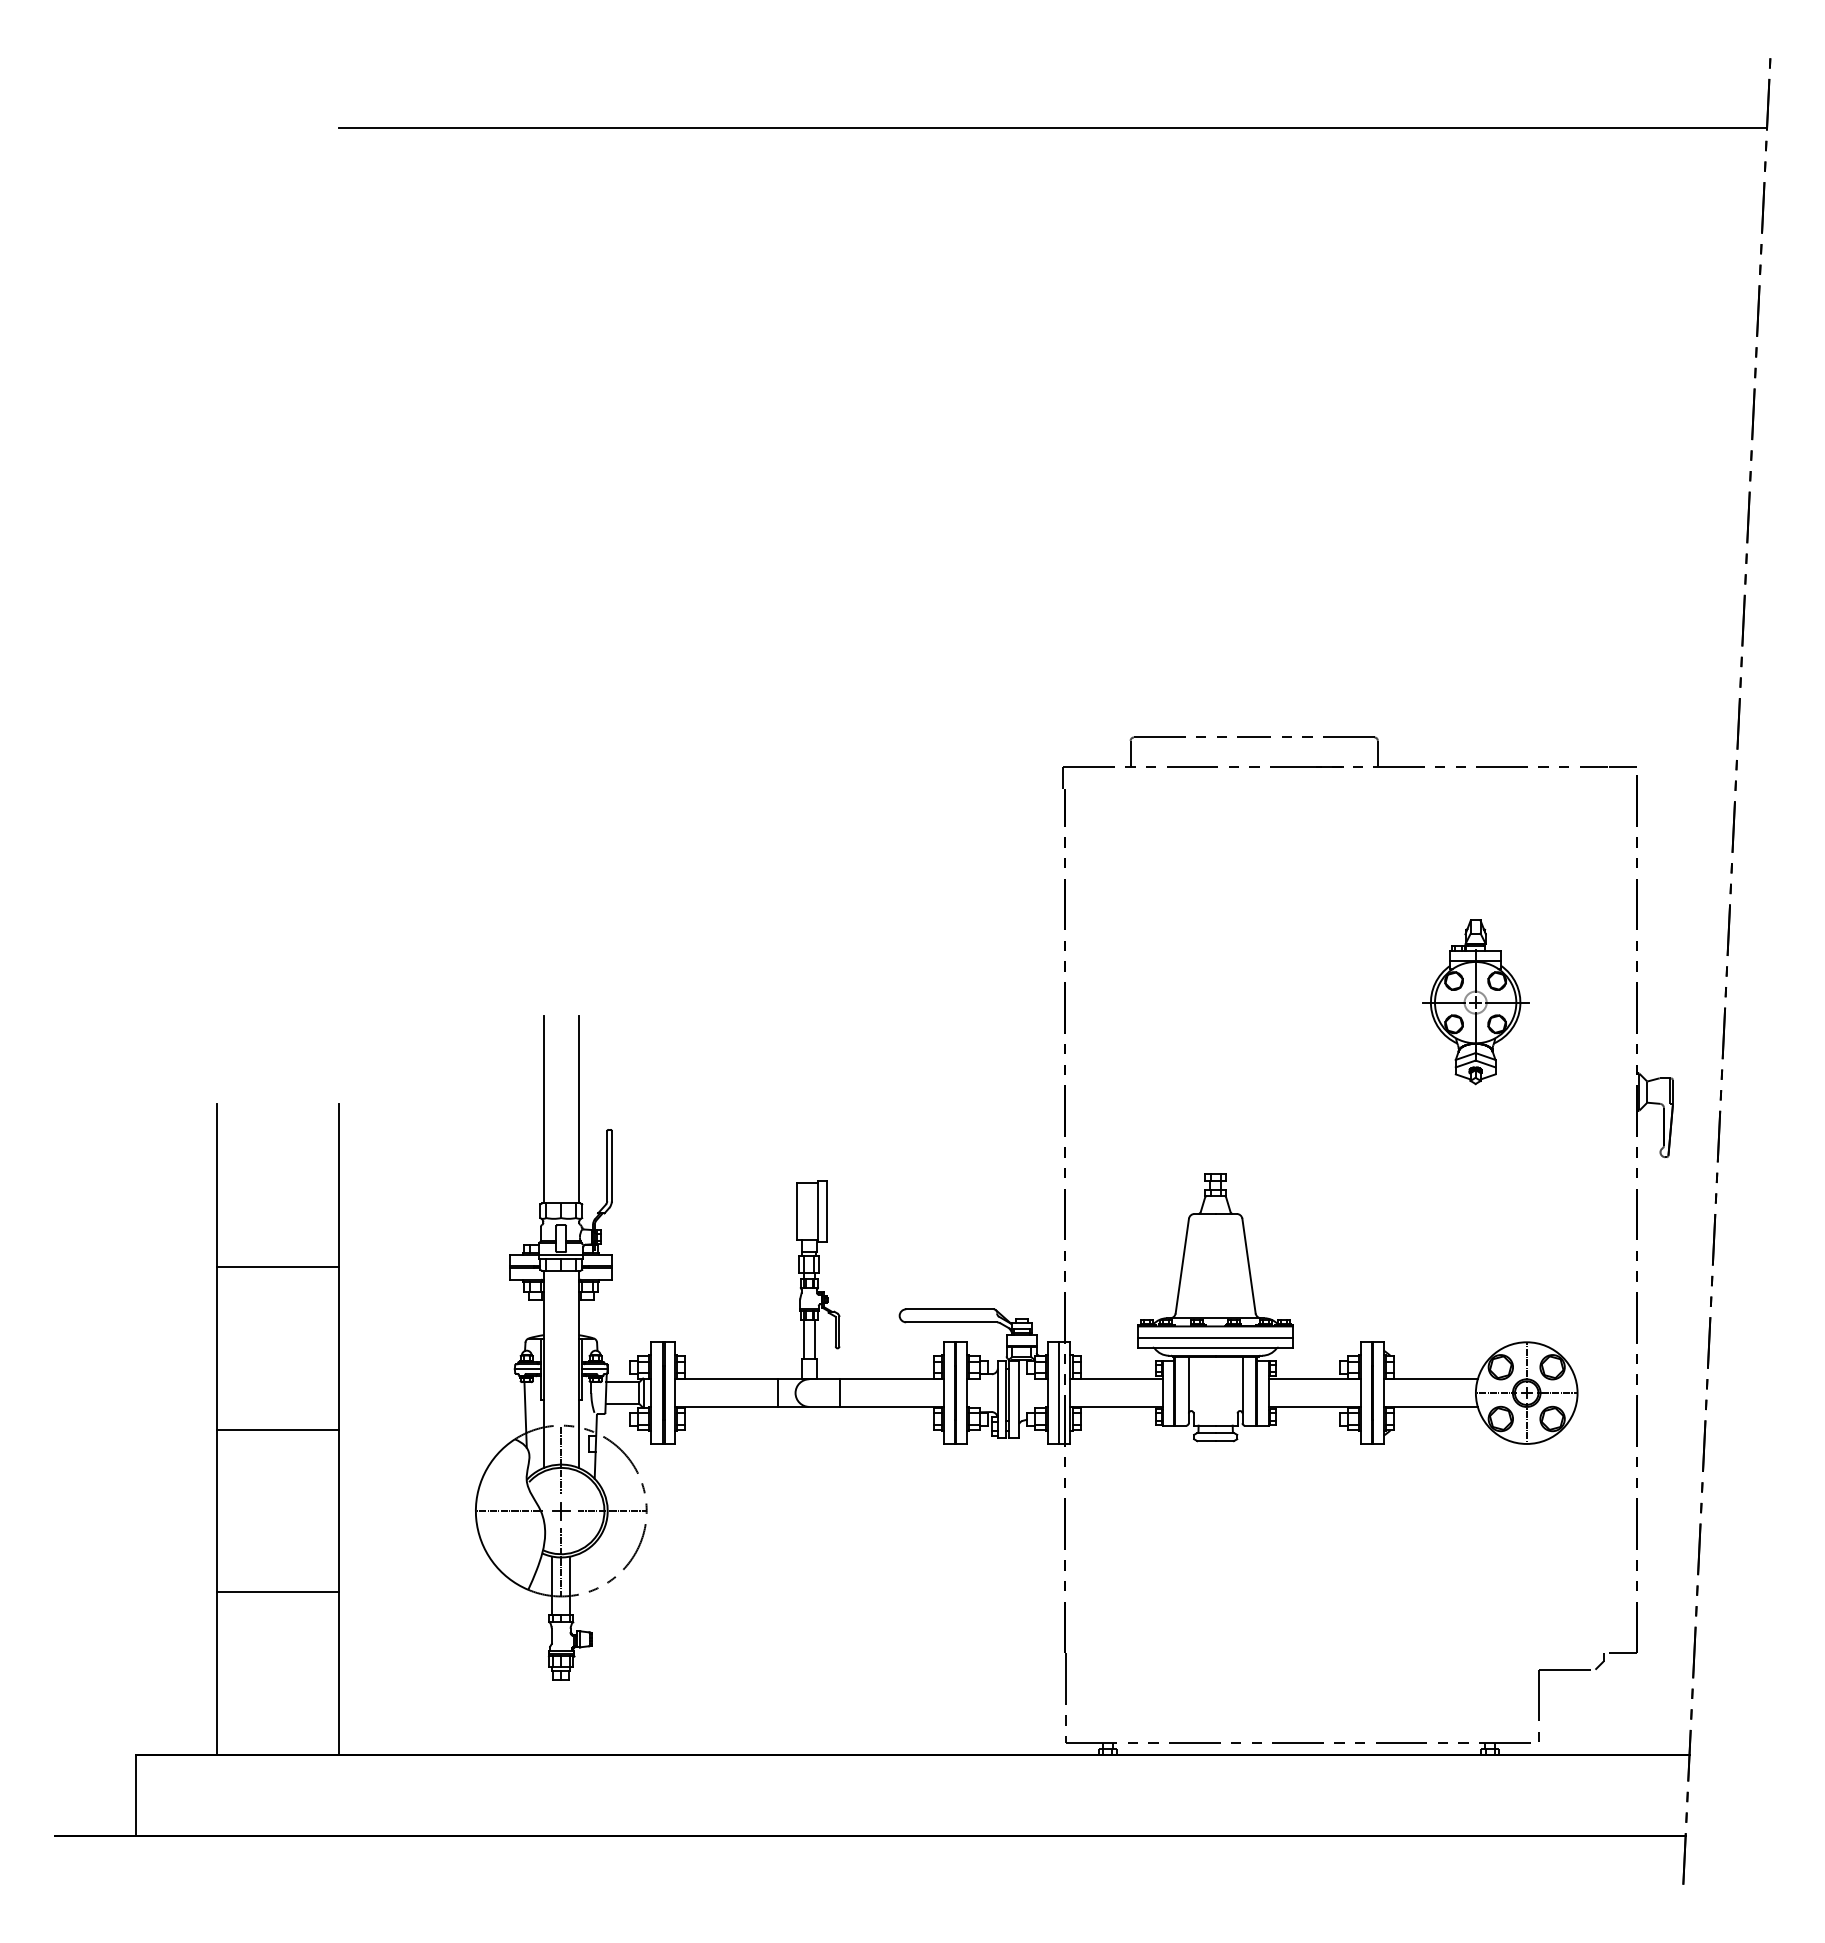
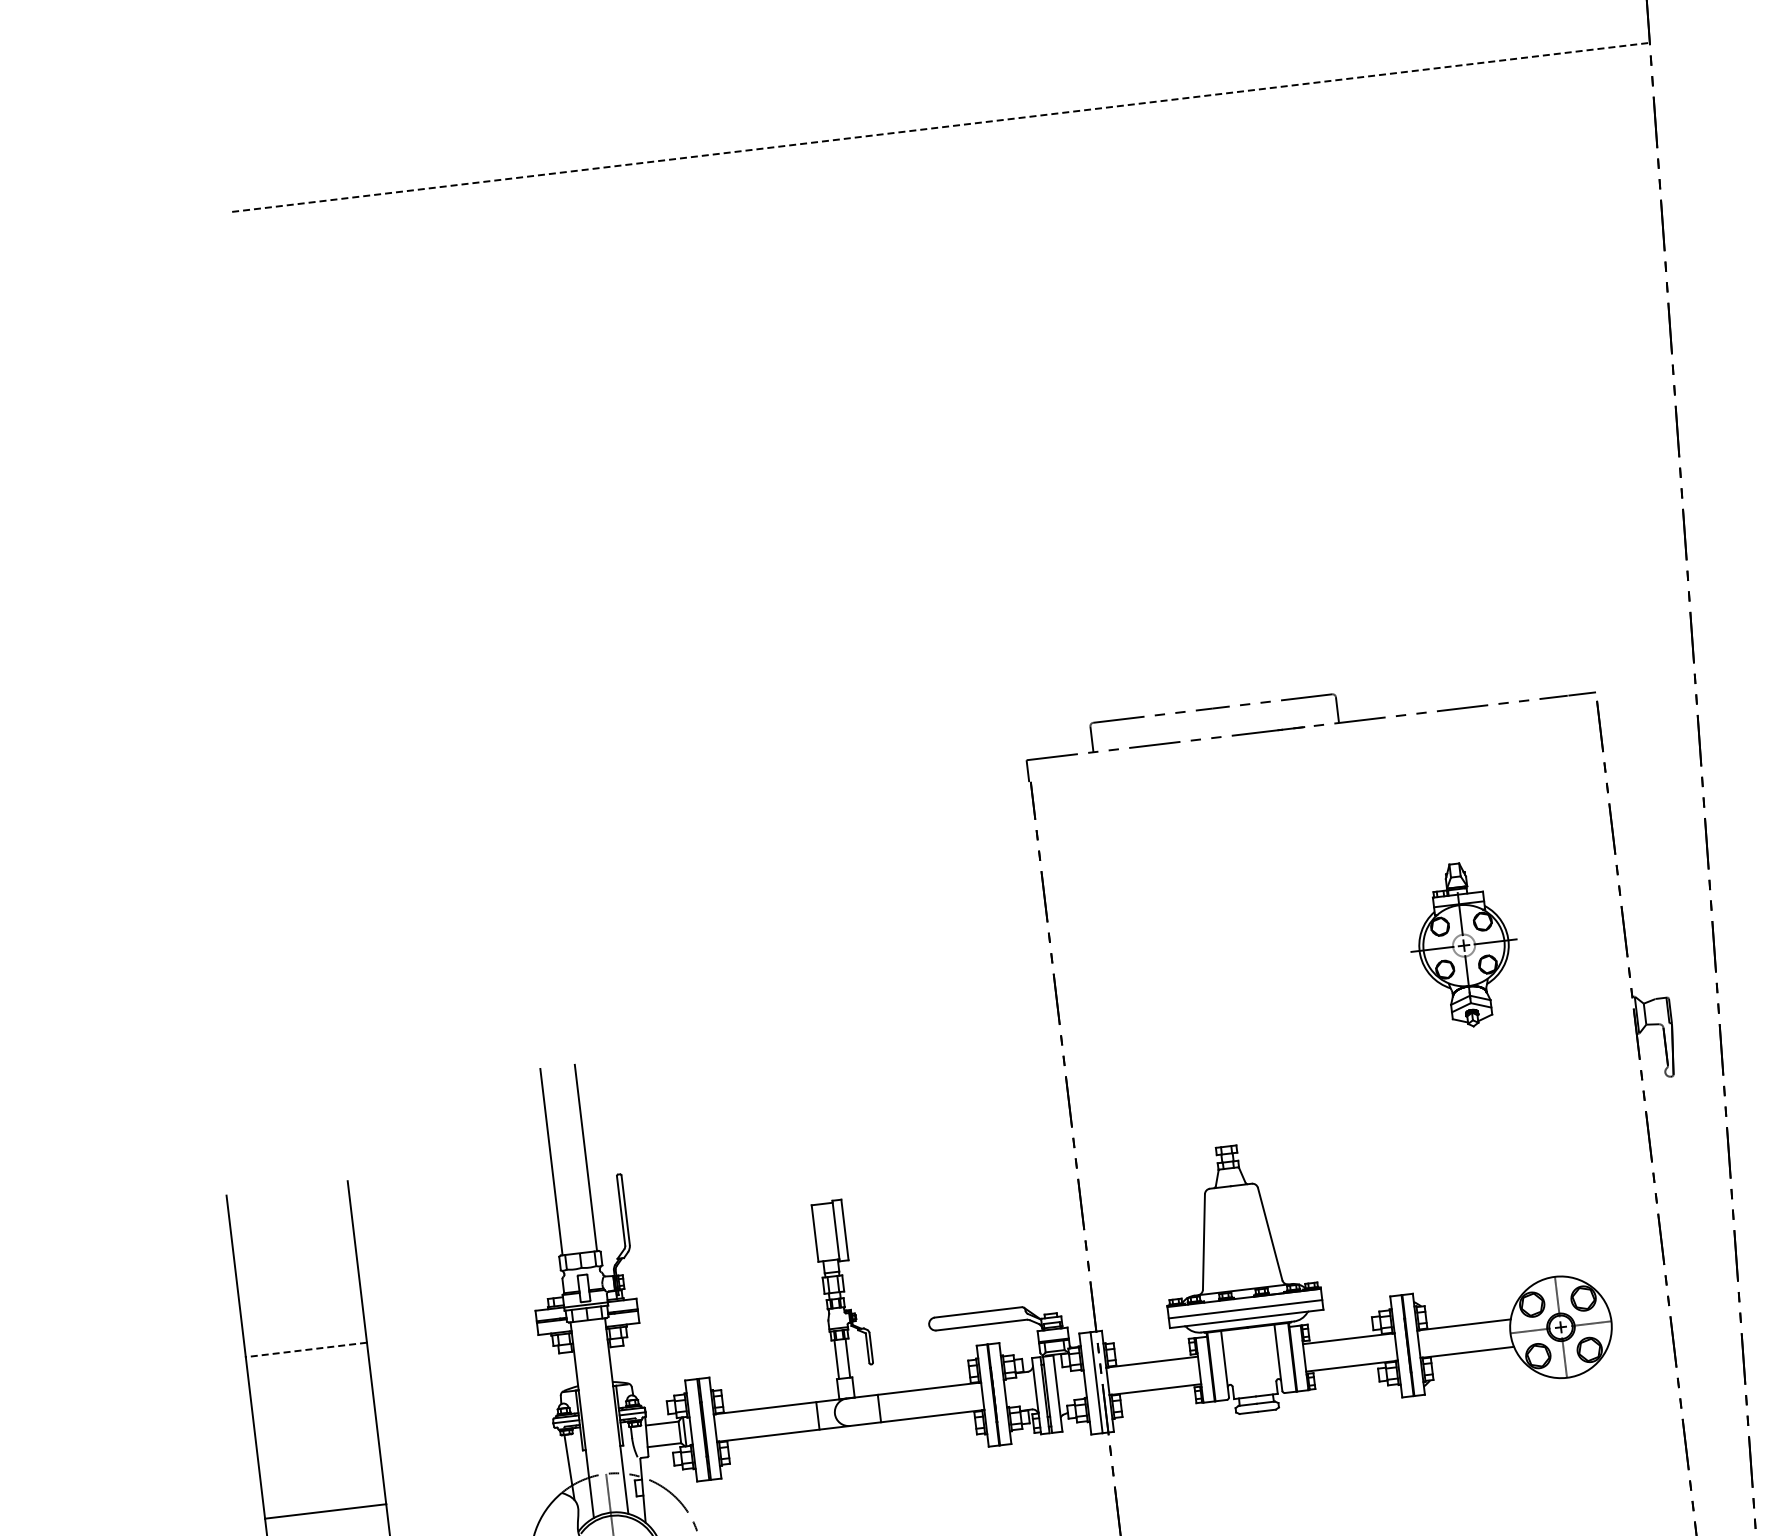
line: (1053, 128) -> (941, 127), solid -> dashed
line: (277, 1267) -> (305, 1350), solid -> dashed

